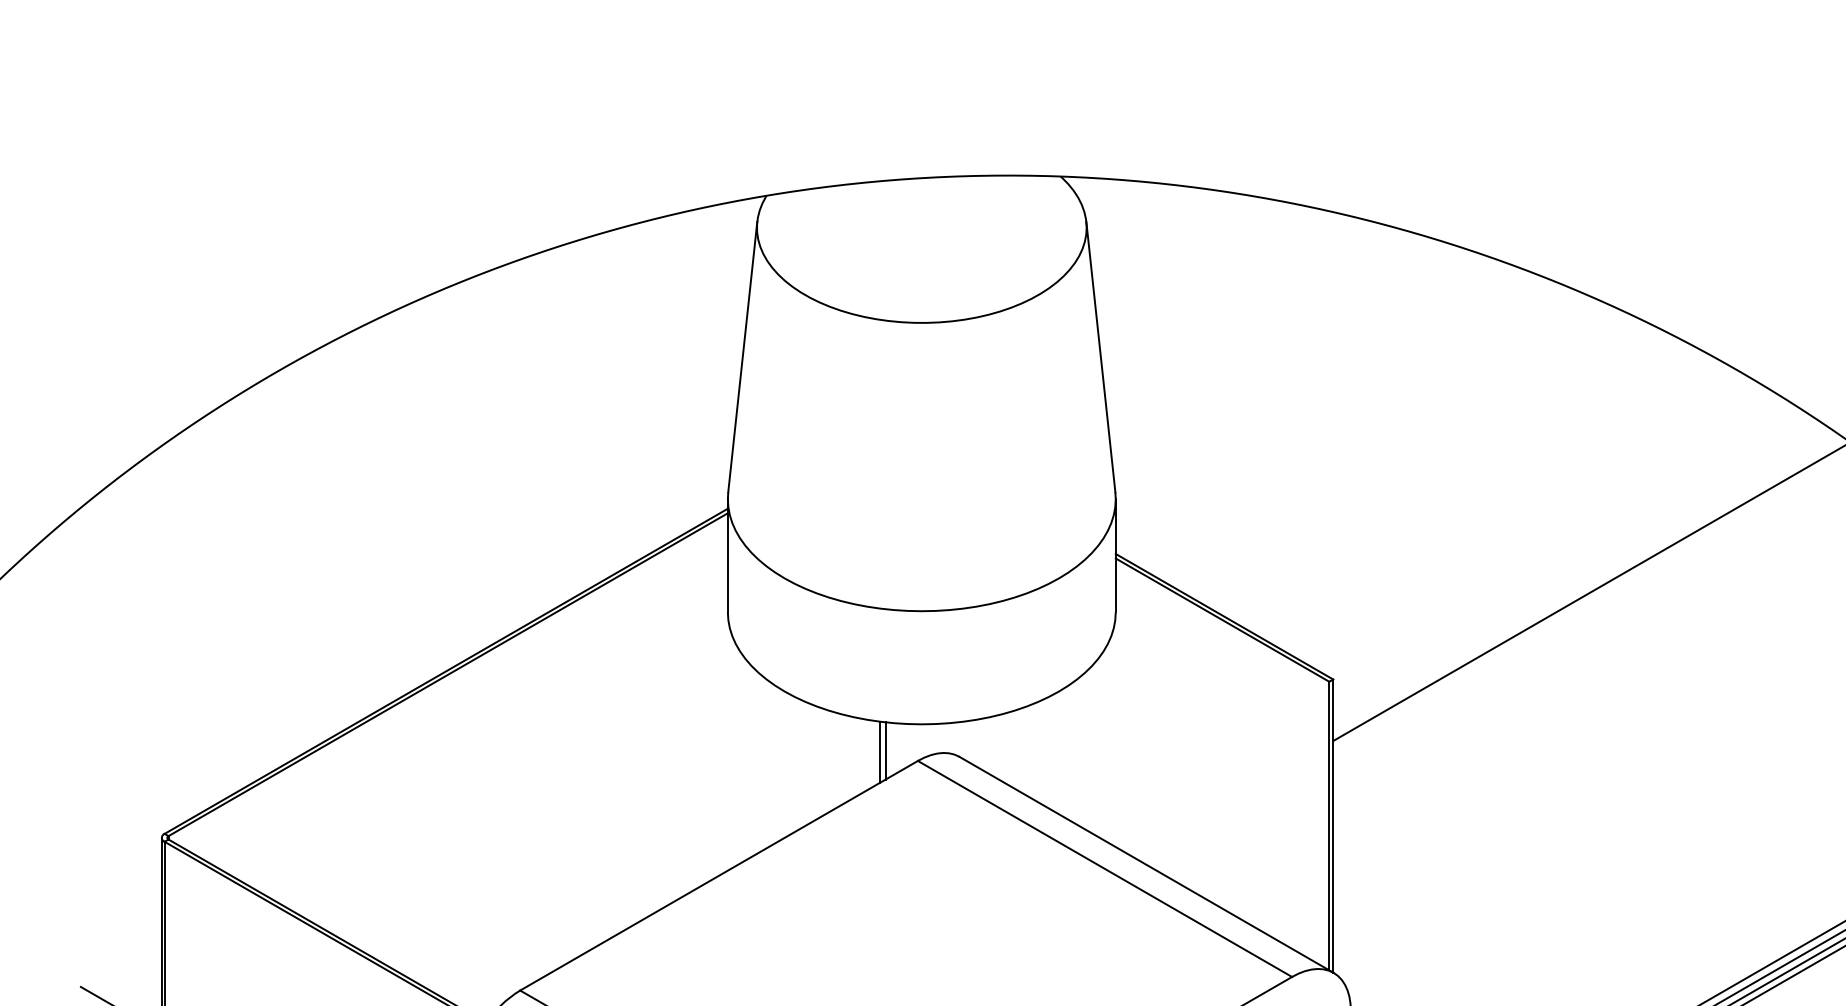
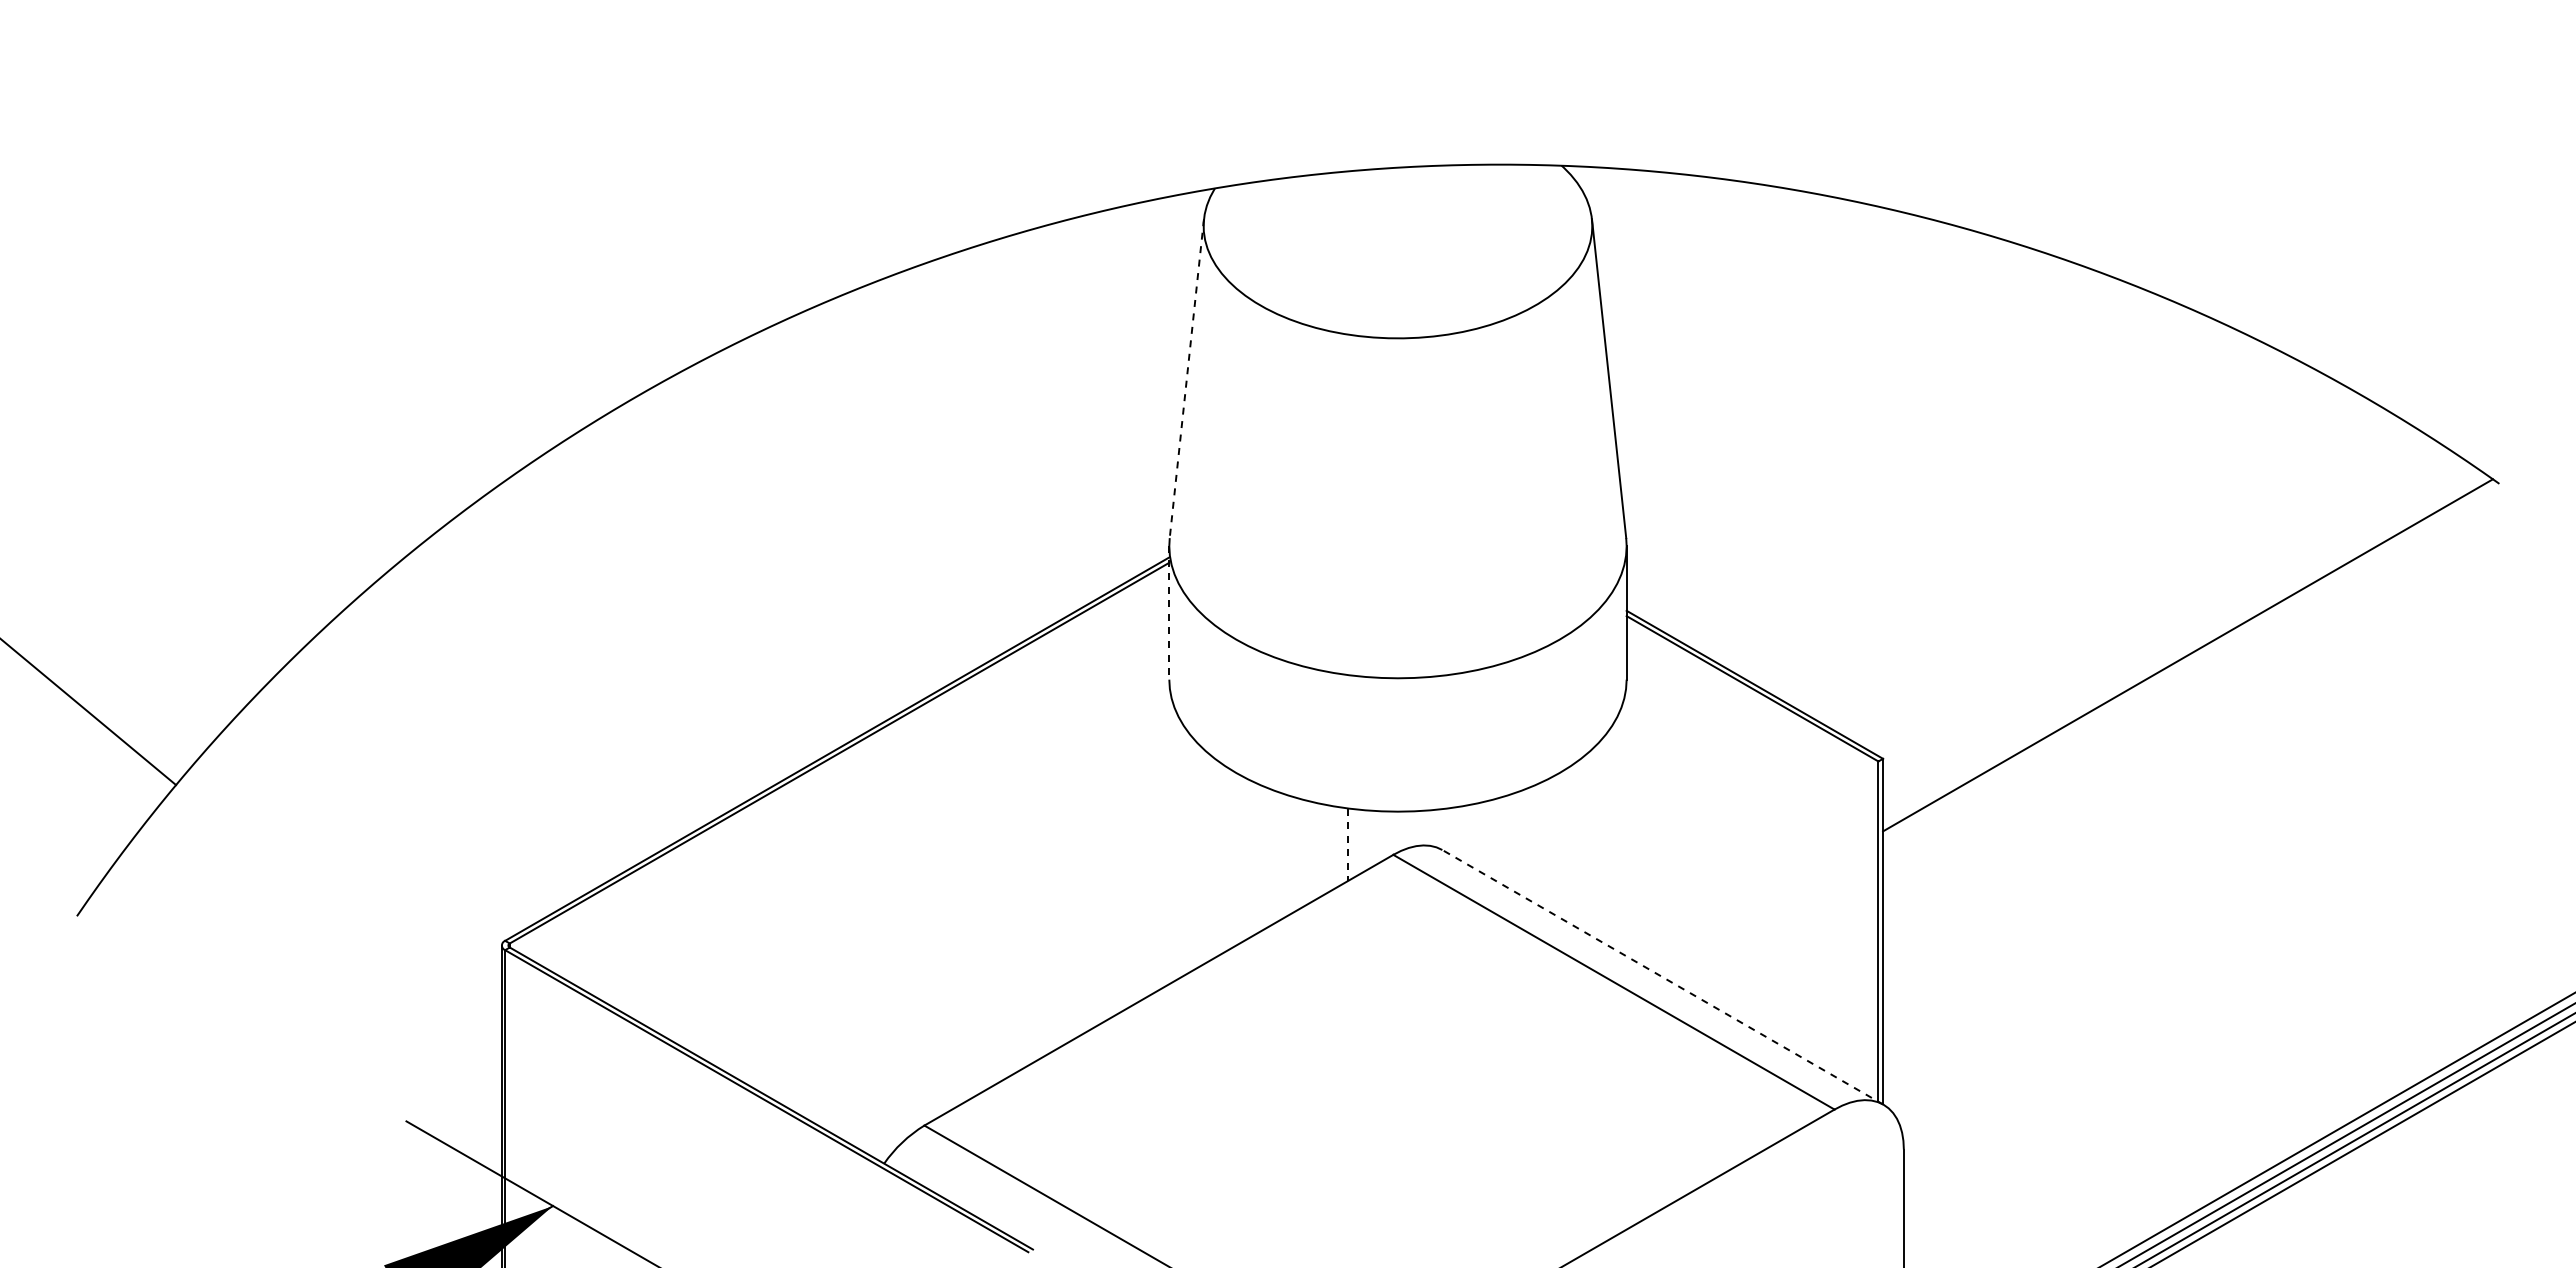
line: (742, 357) -> (1186, 379), solid -> dashed
line: (728, 555) -> (1169, 612), solid -> dashed
line: (885, 750) -> (1355, 842), removed
line: (879, 753) -> (1348, 845), solid -> dashed
line: (1146, 864) -> (1662, 977), solid -> dashed

